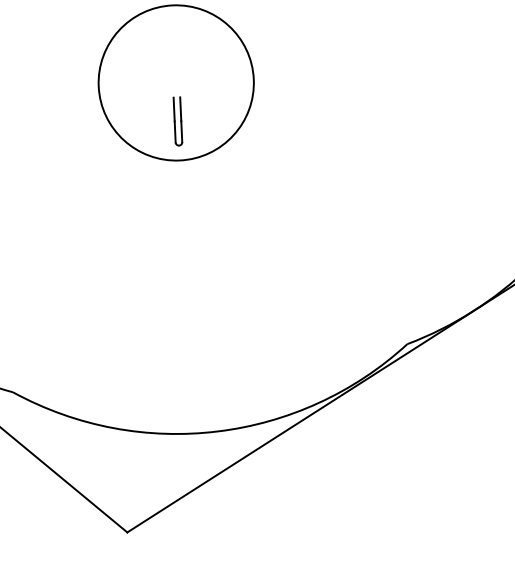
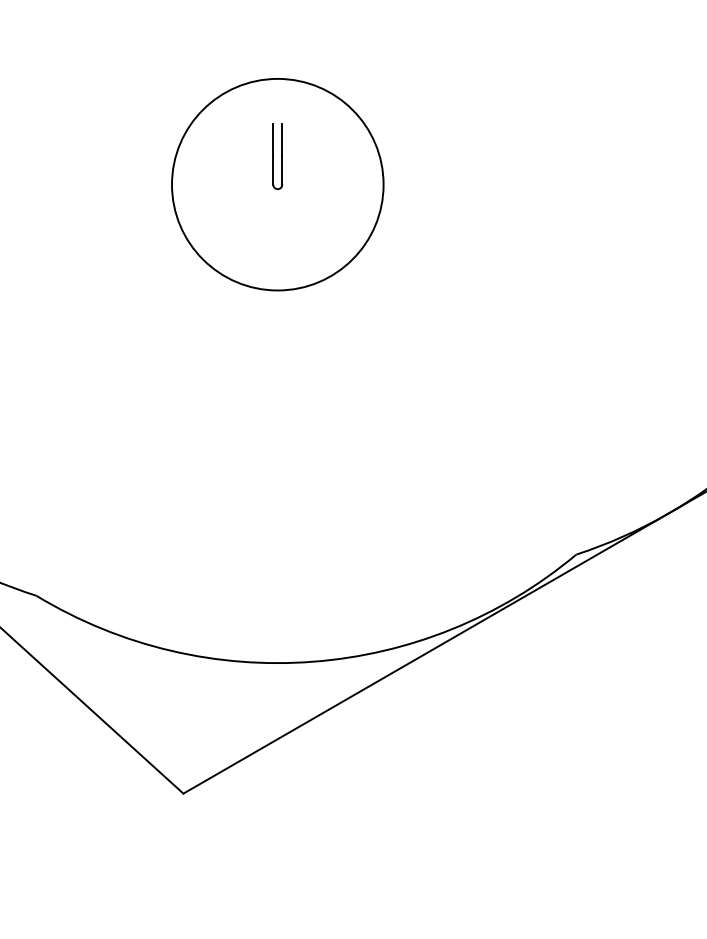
part: (177, 121) -> (277, 156), moved

